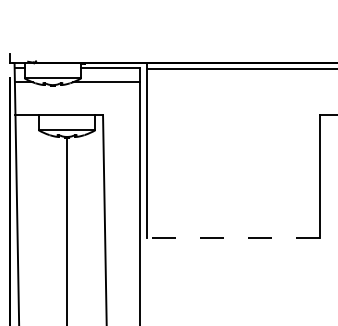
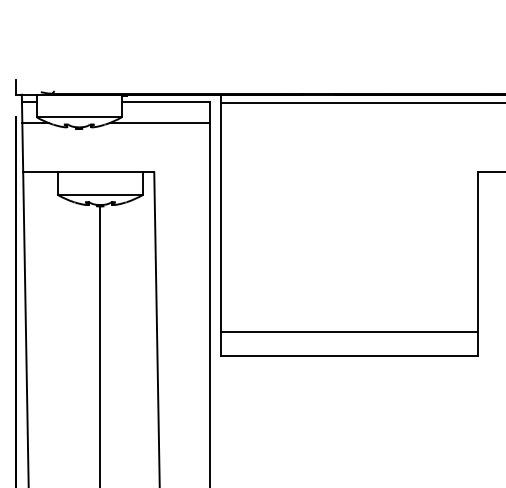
line: (233, 221) -> (349, 331), added
line: (232, 237) -> (348, 355), dashed -> solid

